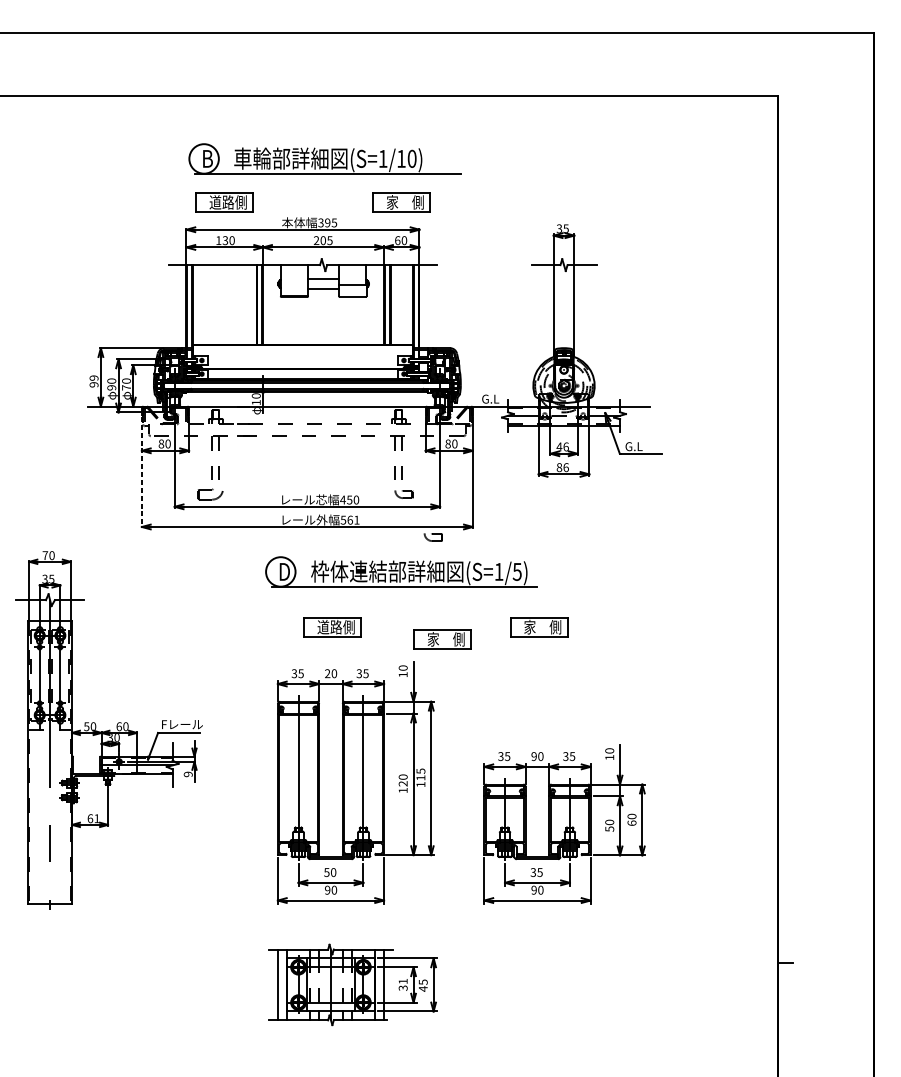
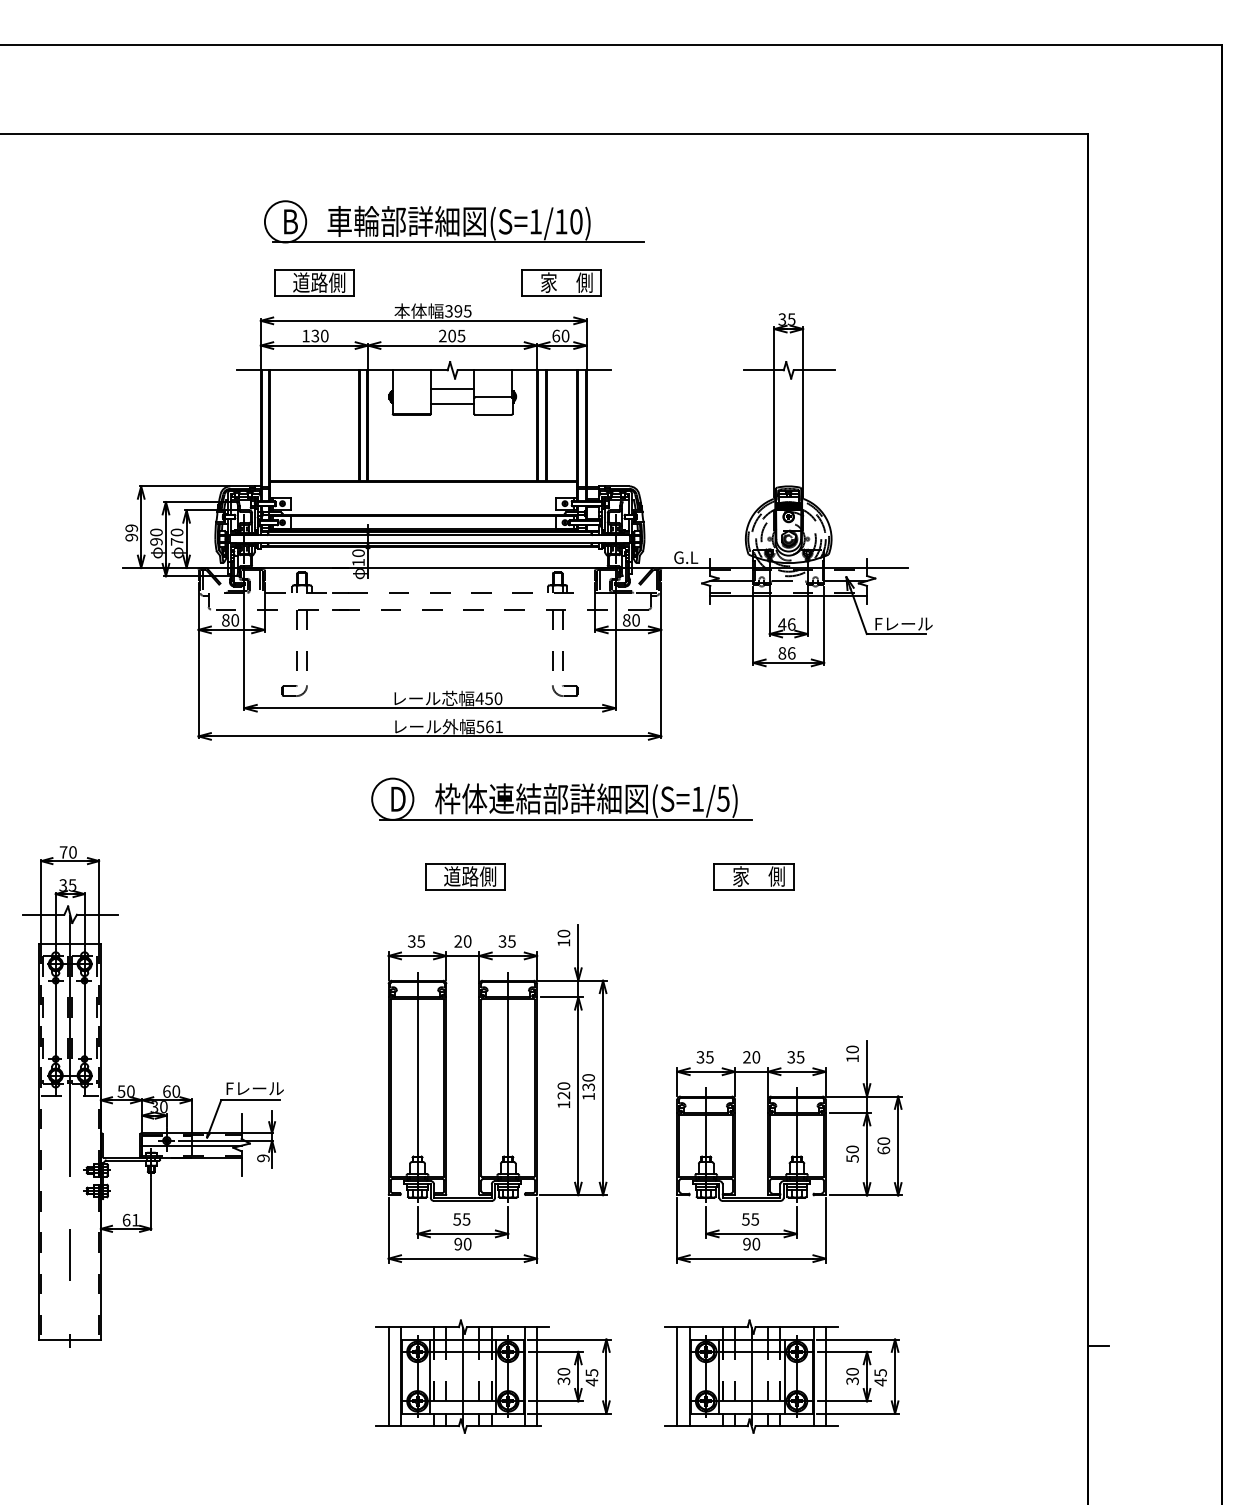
text: (646, 446) -> (903, 623), G.L -> Fレール
line: (141, 472) -> (198, 660), dashed -> solid
part: (210, 494) -> (294, 690), size x0.71
part: (433, 537) -> (606, 750), removed
part: (442, 639) -> (618, 893), removed
part: (108, 730) -> (152, 1096), moved
text: (533, 756) -> (746, 1057), 90 -> 20
text: (420, 774) -> (588, 1082), 115 -> 130
text: (533, 871) -> (745, 1218), 35 -> 55
text: (333, 872) -> (466, 1219), 50 -> 55
text: (402, 981) -> (563, 1371), 31 -> 30
part: (558, 984) -> (781, 1376), added

